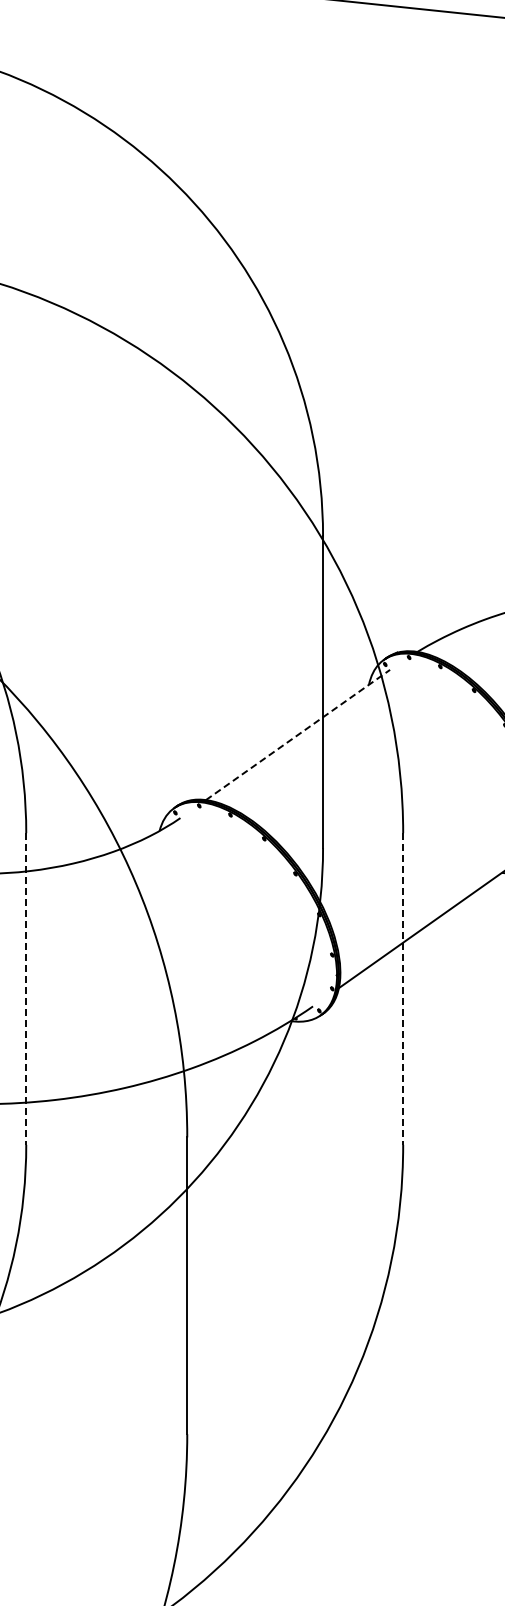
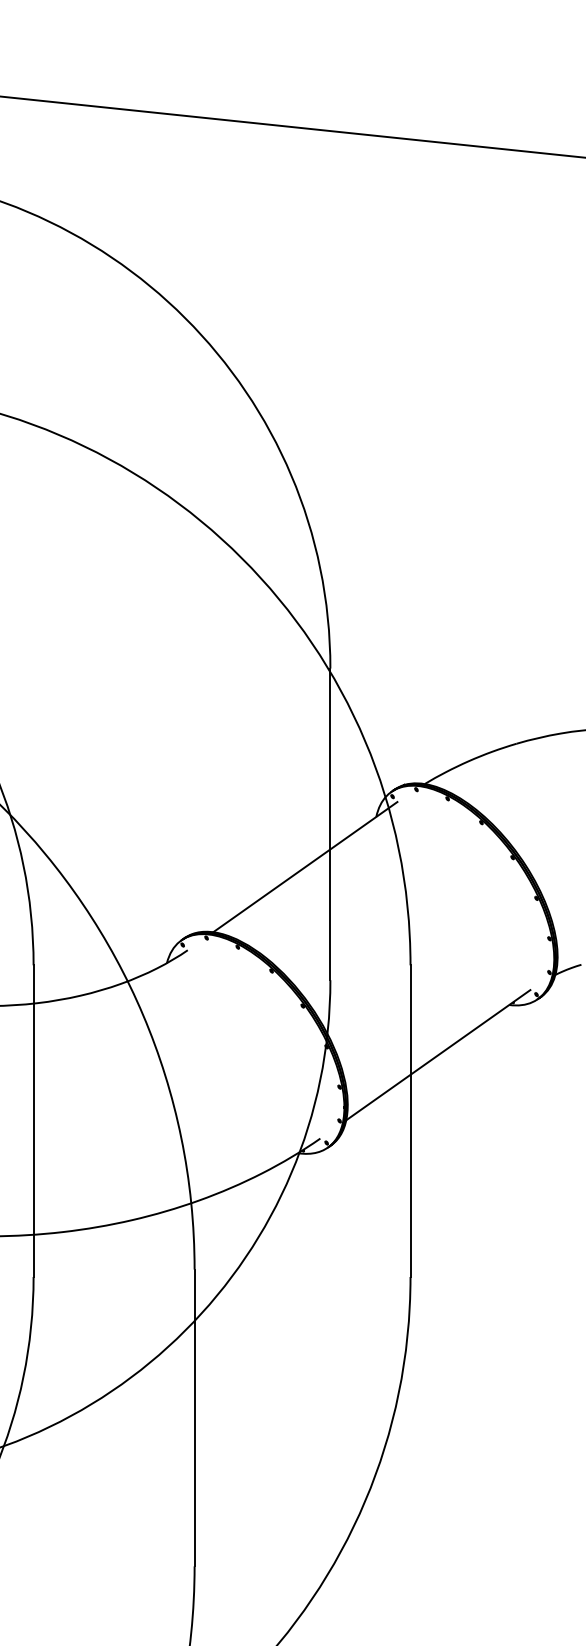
line: (298, 735) -> (305, 867), dashed -> solid
line: (26, 989) -> (33, 1121), dashed -> solid
line: (403, 989) -> (410, 1121), dashed -> solid

